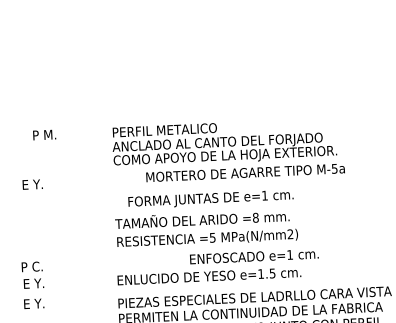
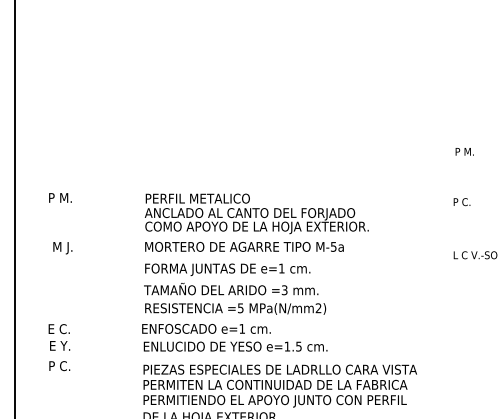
text: (44, 134) -> (60, 197), moved
text: (245, 172) -> (244, 246), moved
text: (32, 186) -> (63, 248), E Y. -> M J.
text: (210, 199) -> (227, 269), moved
text: (255, 218) -> (284, 290), =8 -> =3
text: (254, 256) -> (206, 328), moved
text: (32, 266) -> (59, 328), P C. -> E C.
text: (35, 304) -> (60, 366), E Y. -> P C.

